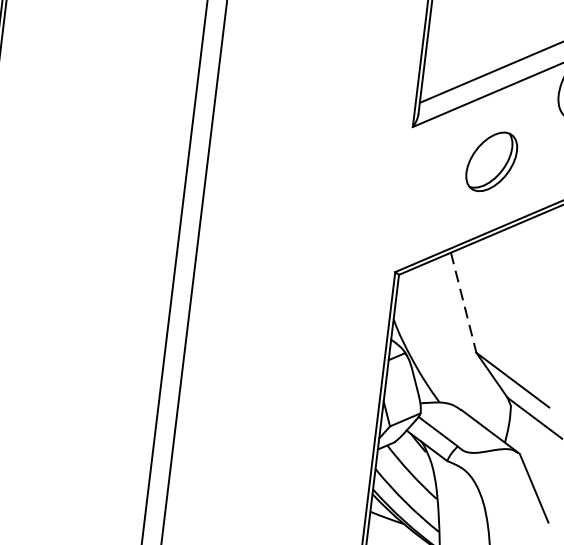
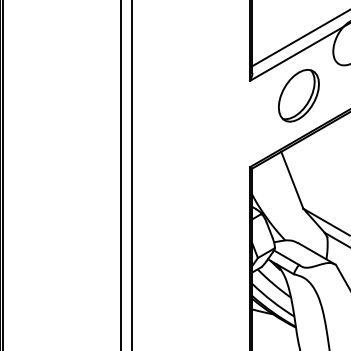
part: (491, 161) -> (298, 95), size x1.43
line: (463, 303) -> (292, 180), dashed -> solid

